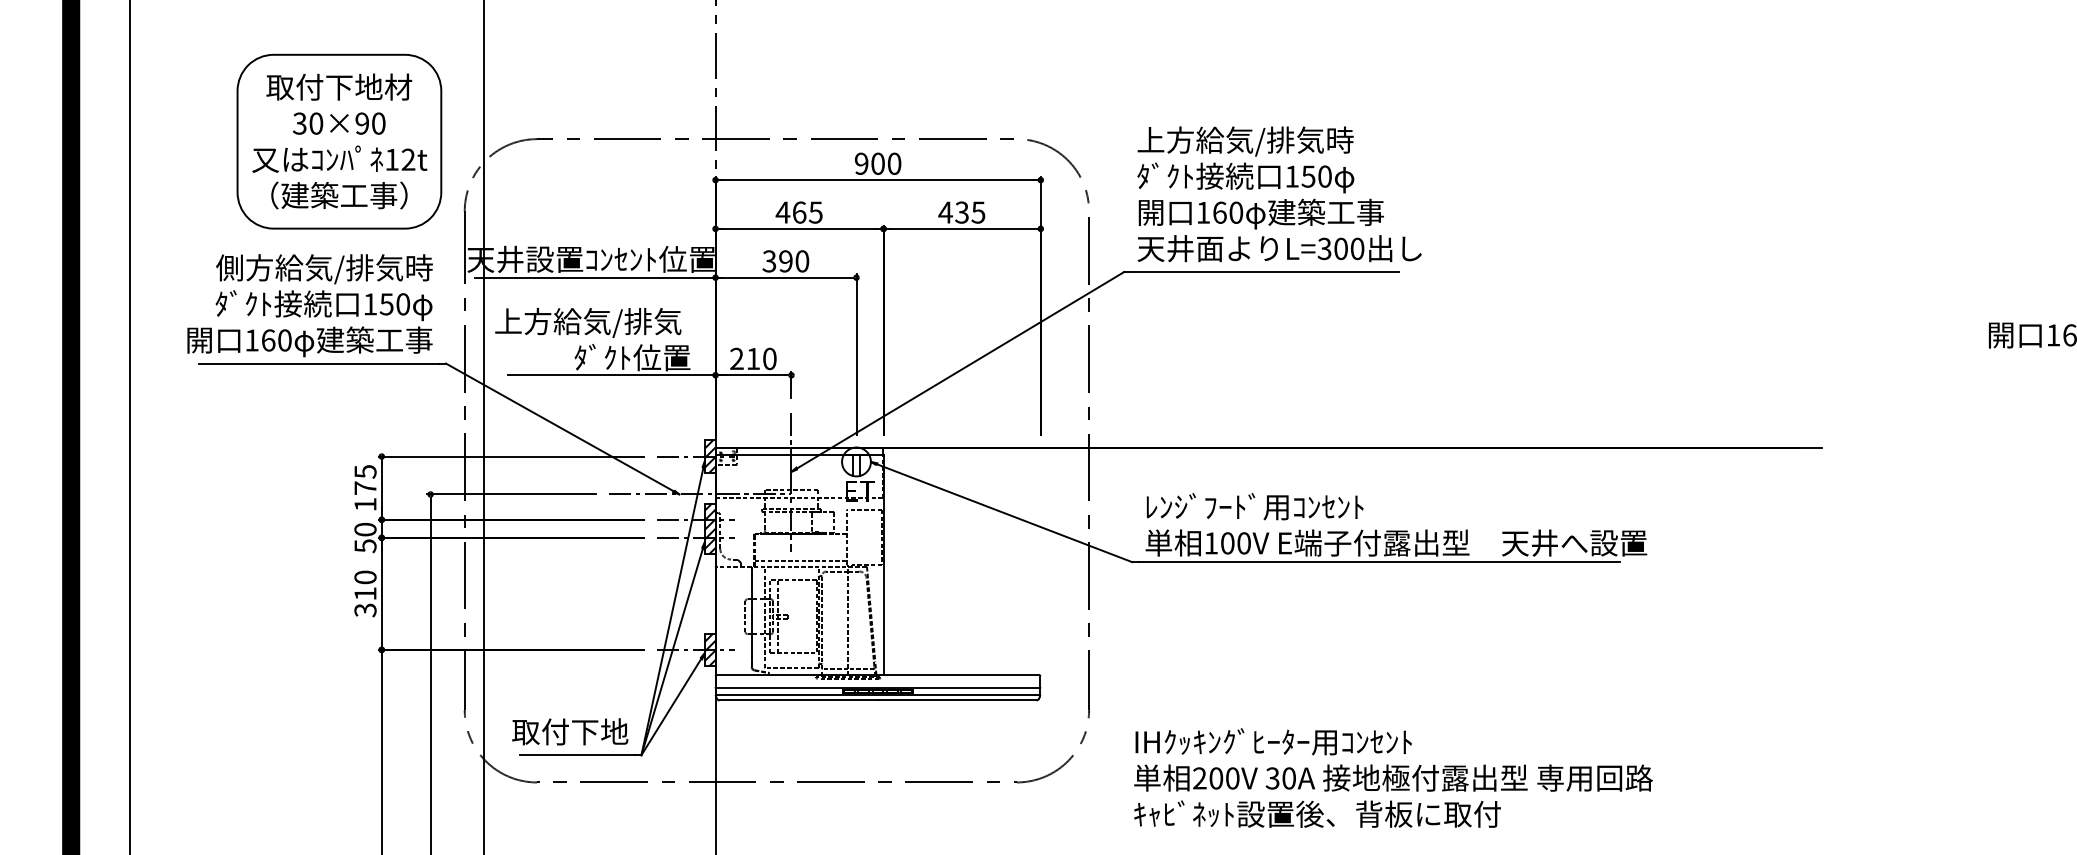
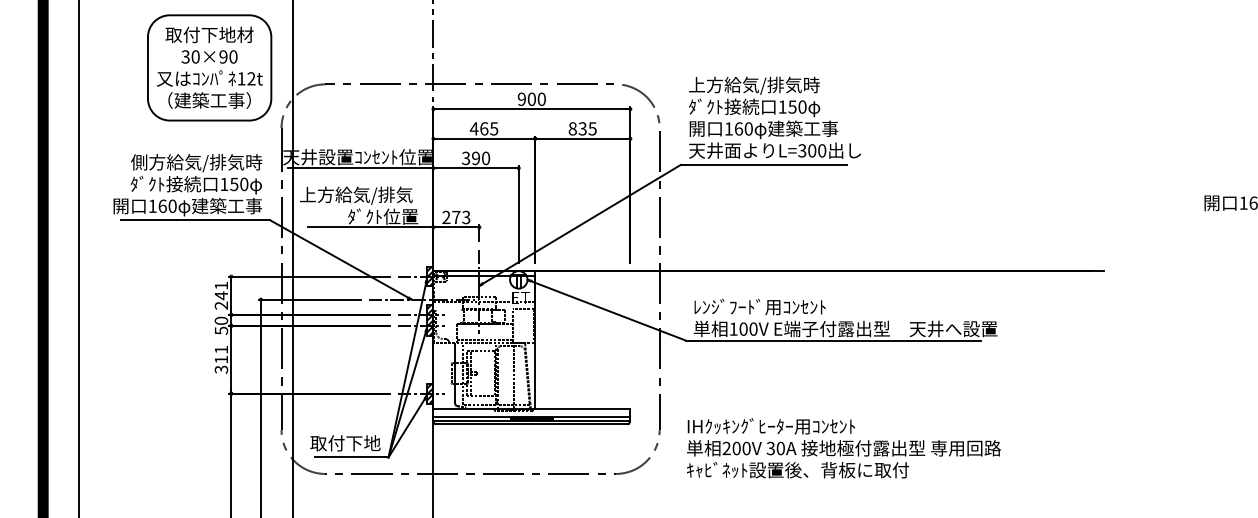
part: (339, 140) -> (209, 67), moved
text: (945, 212) -> (572, 128), 435 -> 835
text: (761, 358) -> (461, 217), 210 -> 273
text: (365, 487) -> (221, 295), 175 -> 241
text: (365, 576) -> (221, 349), 310 -> 311
text: (1392, 778) -> (843, 448), moved

